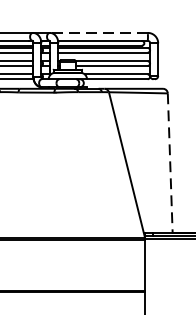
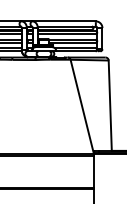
line: (99, 33) -> (64, 21), dashed -> solid
line: (170, 164) -> (110, 106), dashed -> solid

